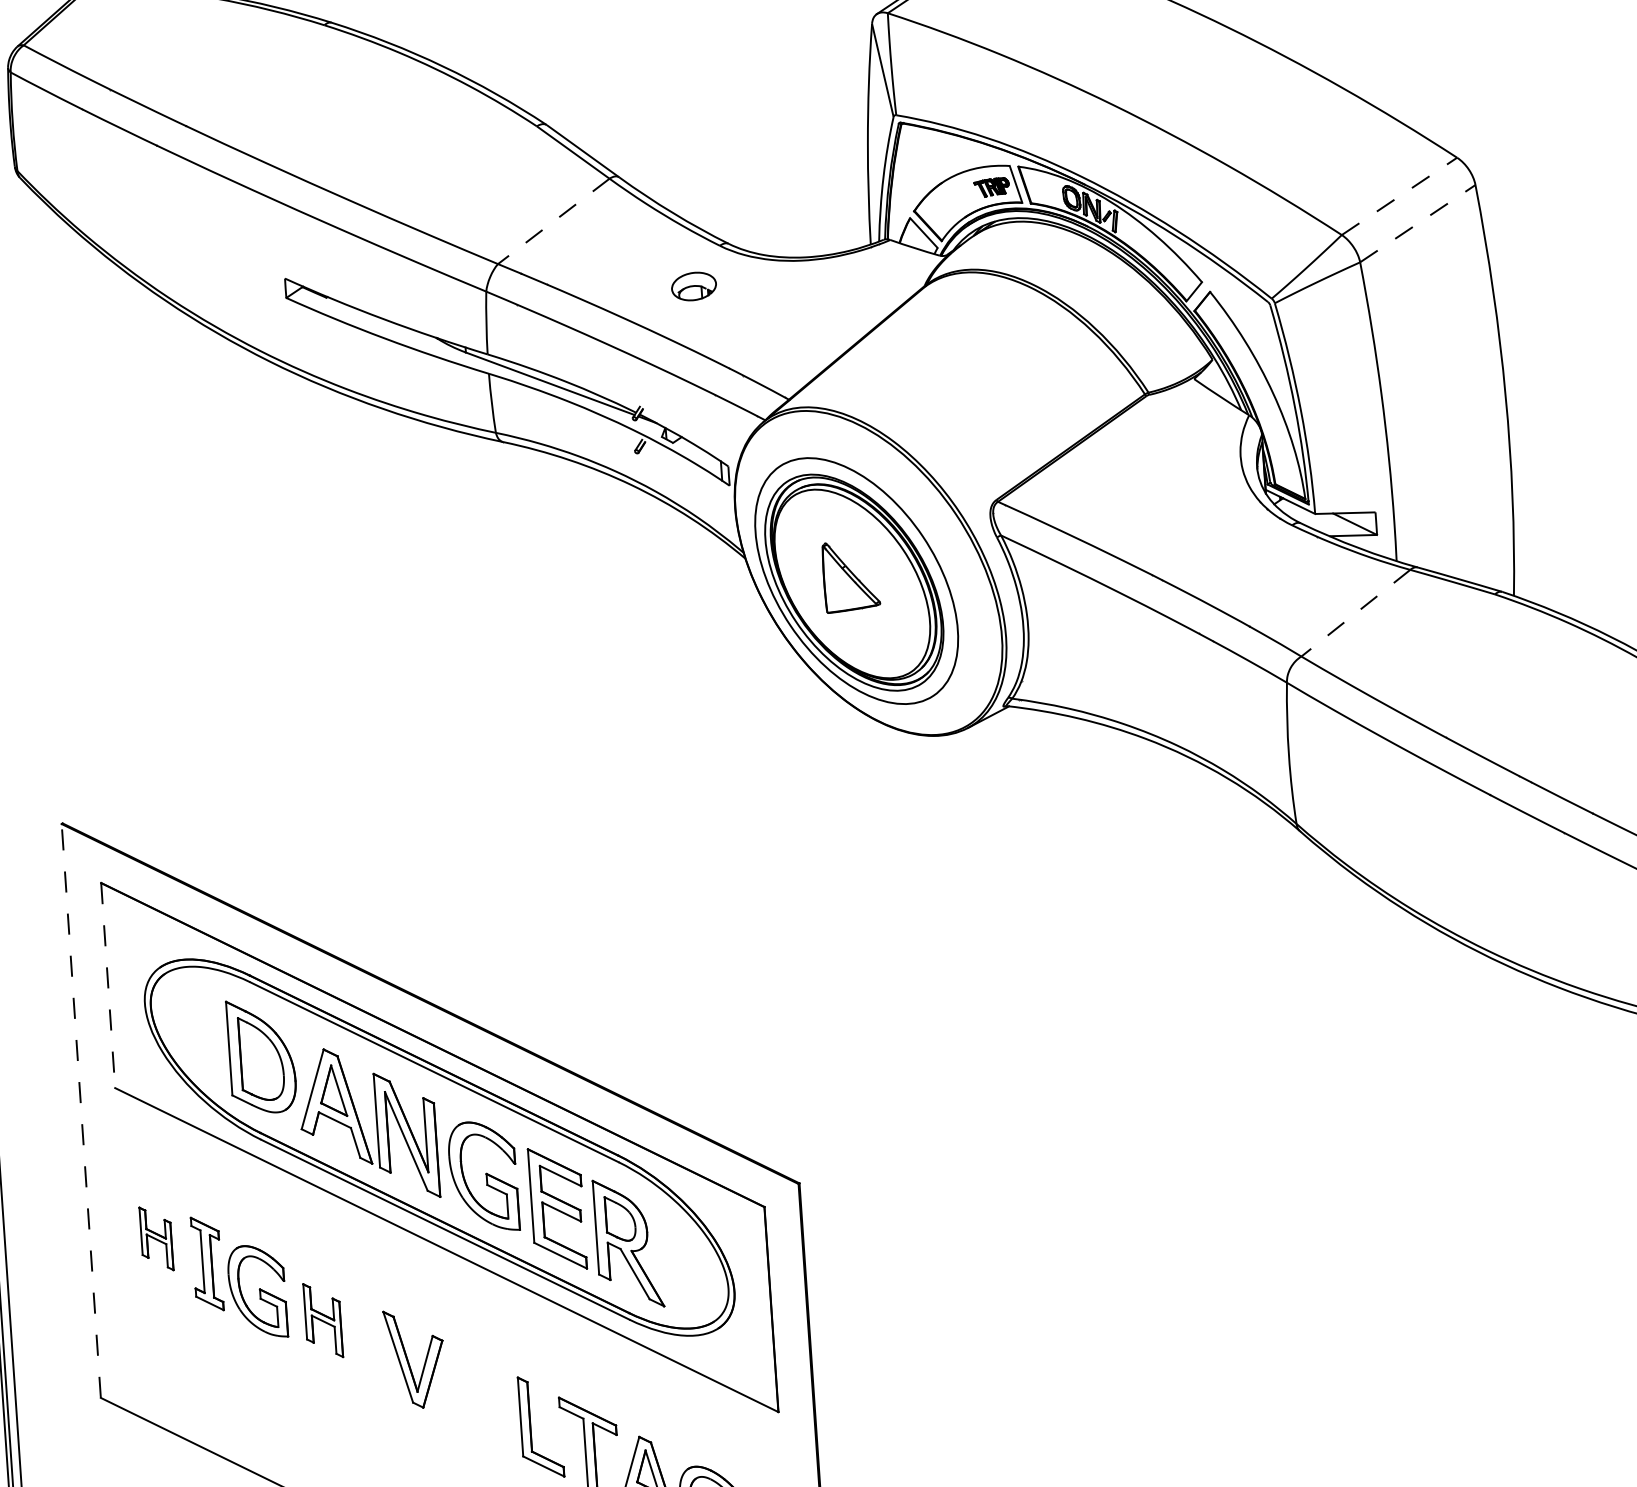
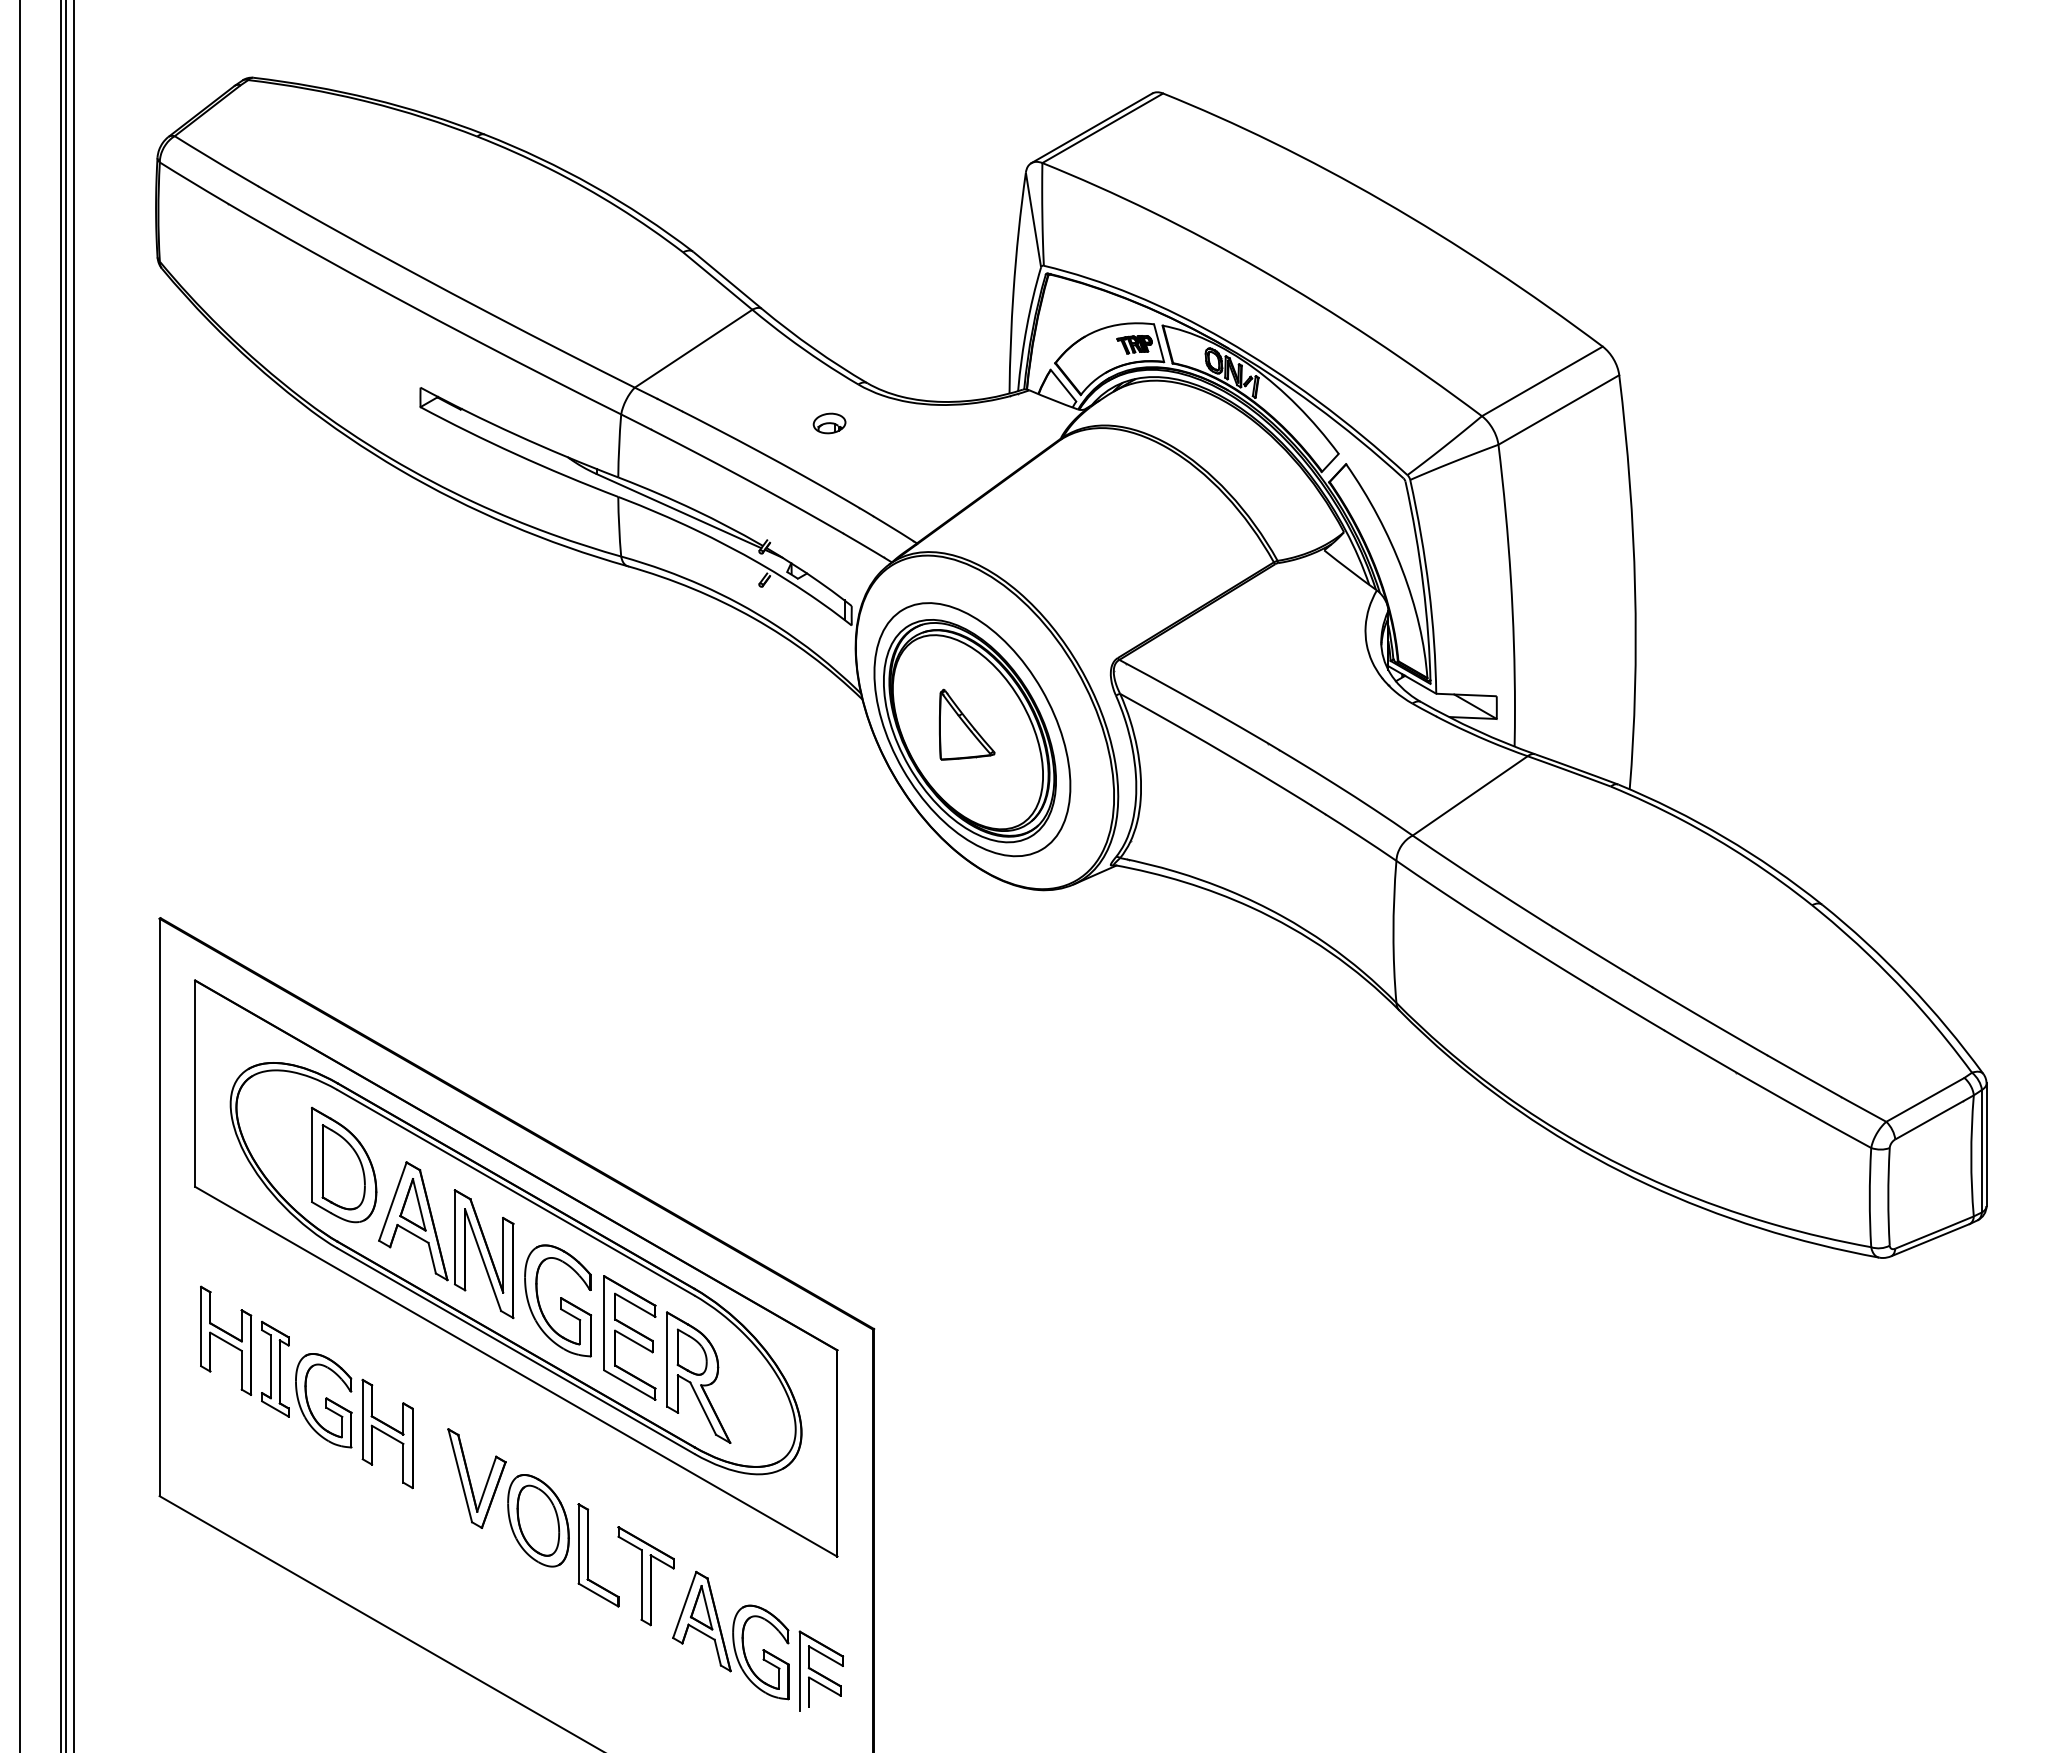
line: (1399, 196) -> (1542, 381), dashed -> solid
line: (553, 221) -> (693, 348), dashed -> solid
line: (1417, 224) -> (1558, 410), dashed -> solid
part: (693, 286) -> (829, 423), size x0.71
line: (1356, 612) -> (1470, 795), dashed -> solid
line: (108, 986) -> (195, 1084), dashed -> solid
line: (81, 1111) -> (159, 1207), dashed -> solid
part: (156, 1238) -> (226, 1340), size x1.67
part: (323, 1320) -> (387, 1433), size x1.43
part: (479, 1396) -> (538, 1520), added

